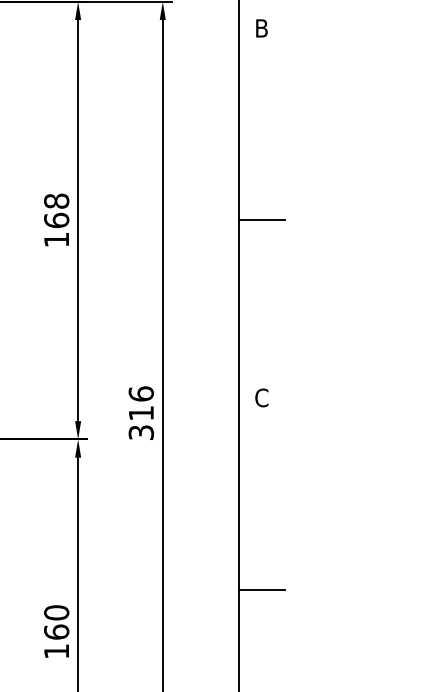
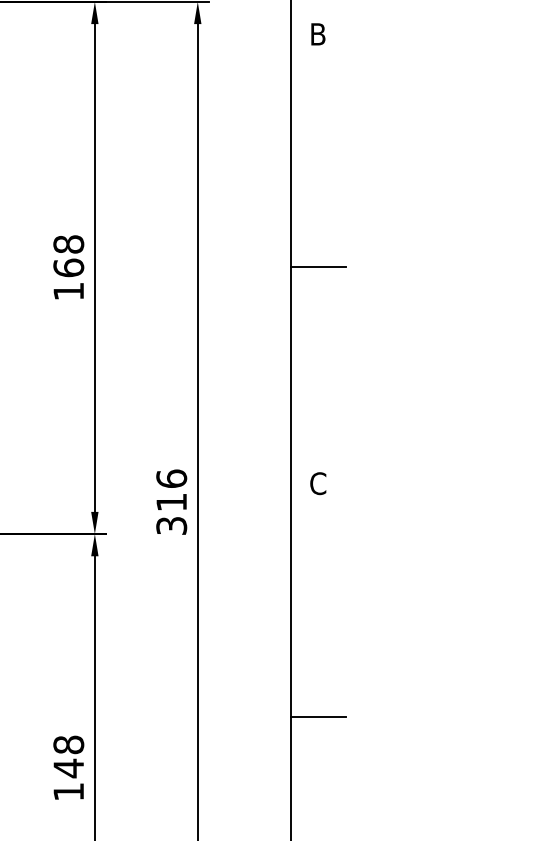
text: (56, 622) -> (68, 756), 160 -> 148

